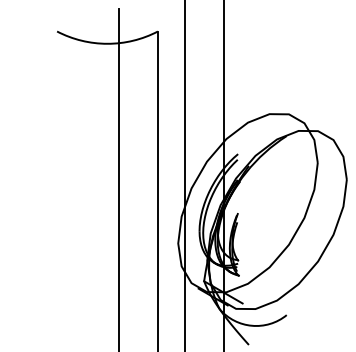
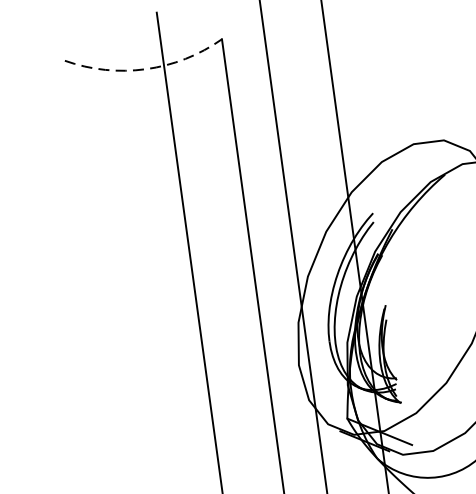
arc: (107, 43) -> (145, 68), solid -> dashed

